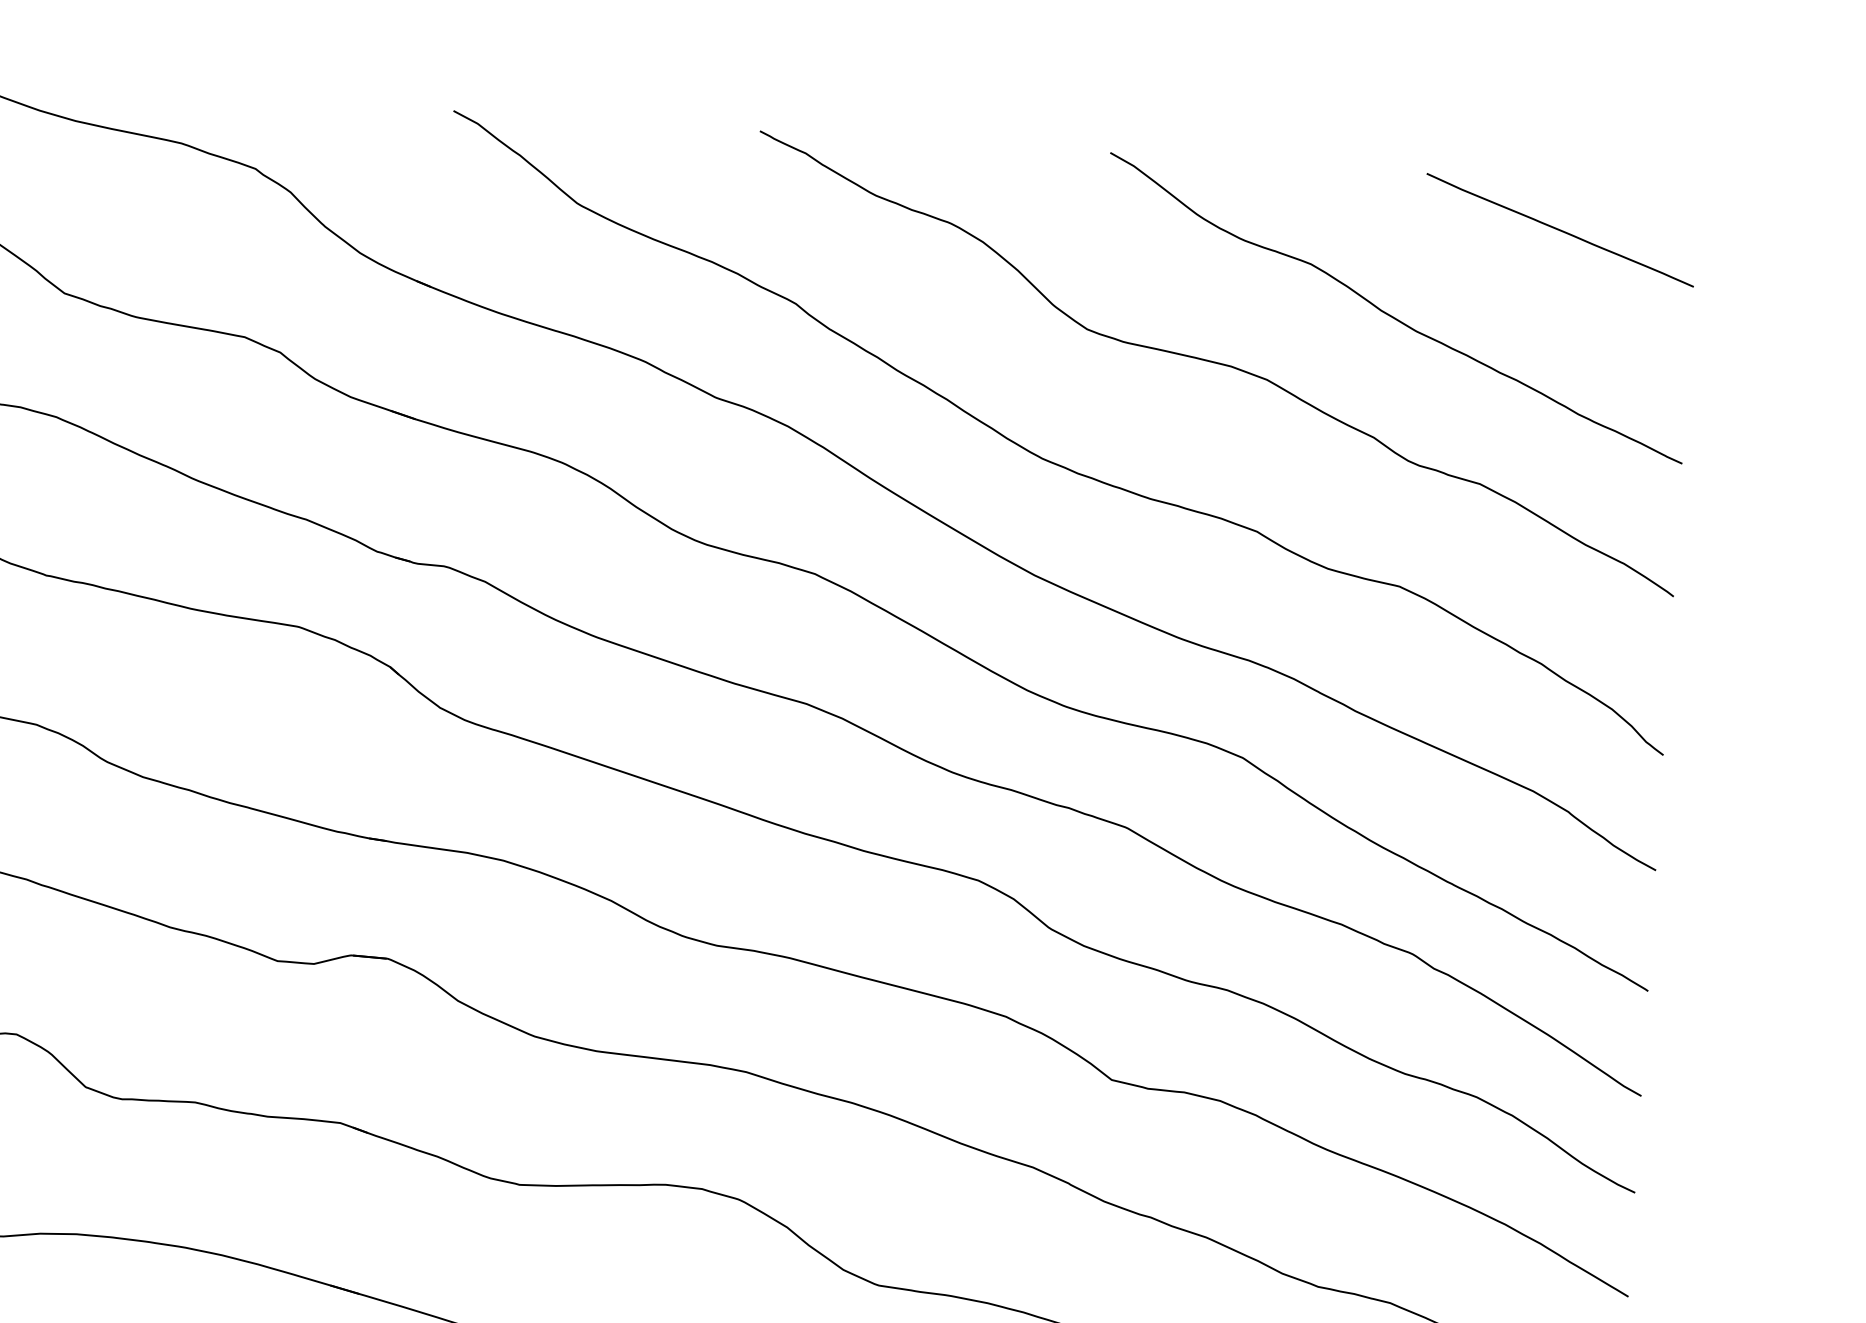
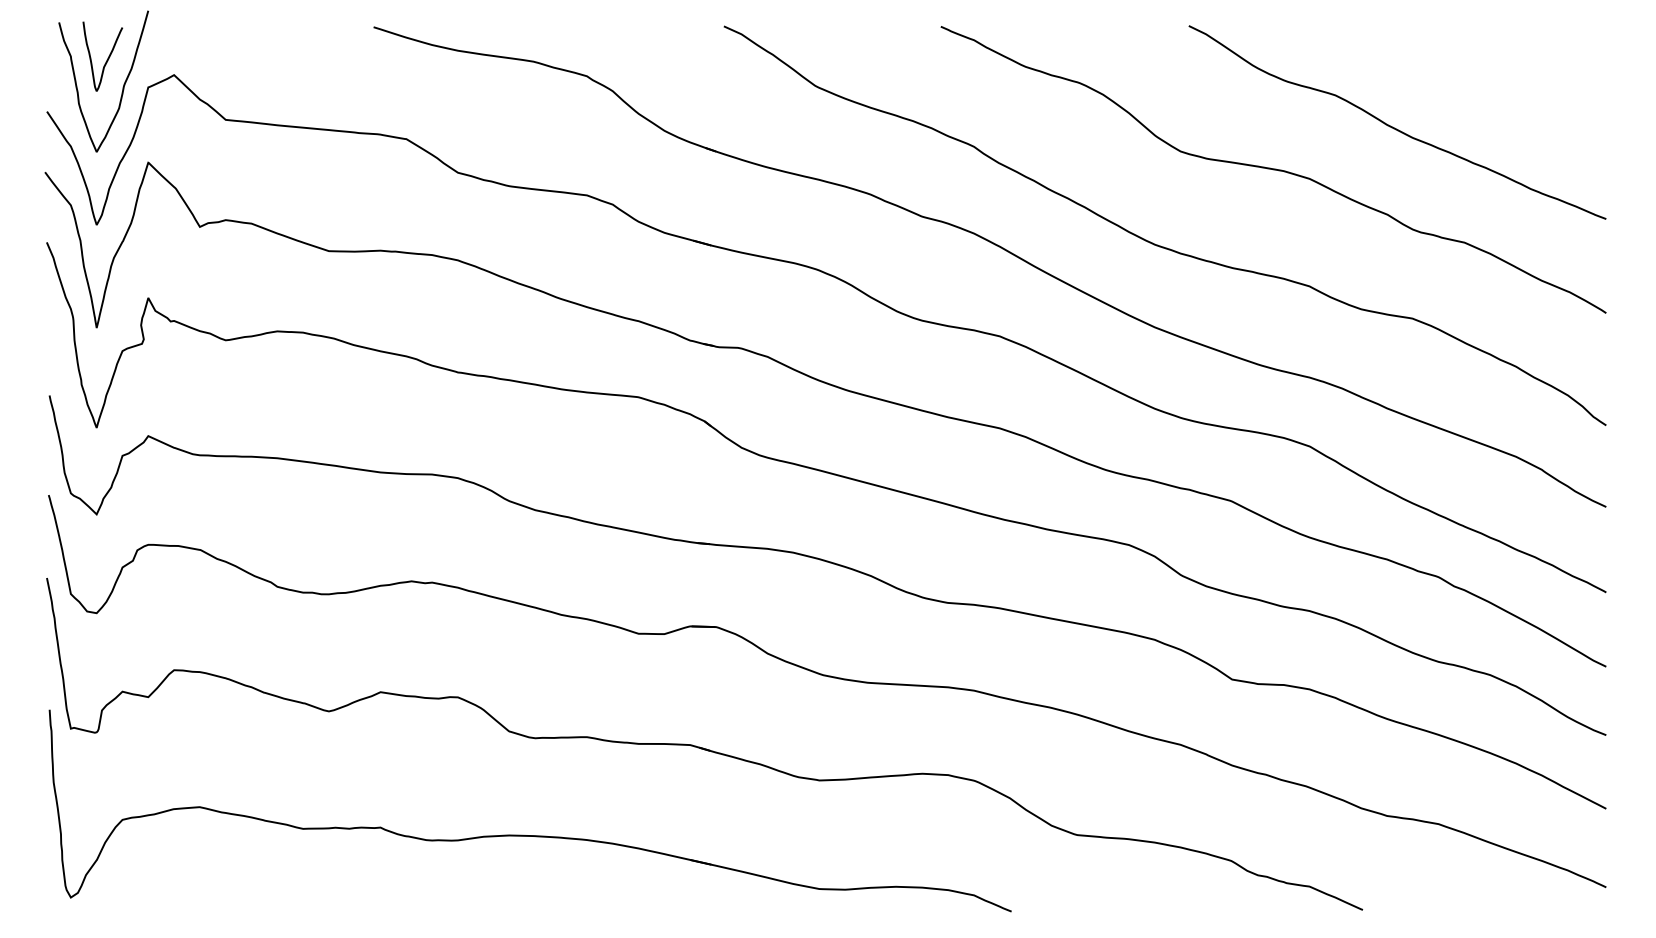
line: (1560, 229) -> (1509, 59), removed

